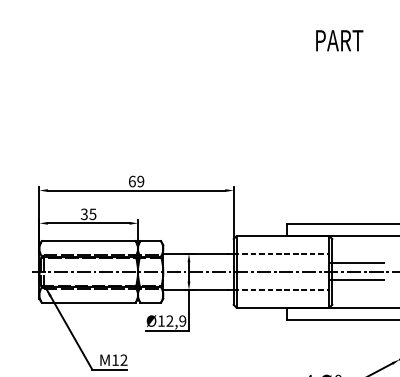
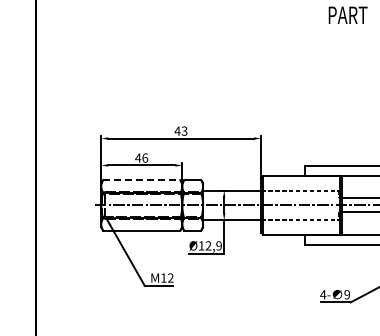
text: (135, 180) -> (180, 130), 69 -> 43
text: (88, 213) -> (141, 157), 35 -> 46
line: (88, 241) -> (141, 180), solid -> dashed

